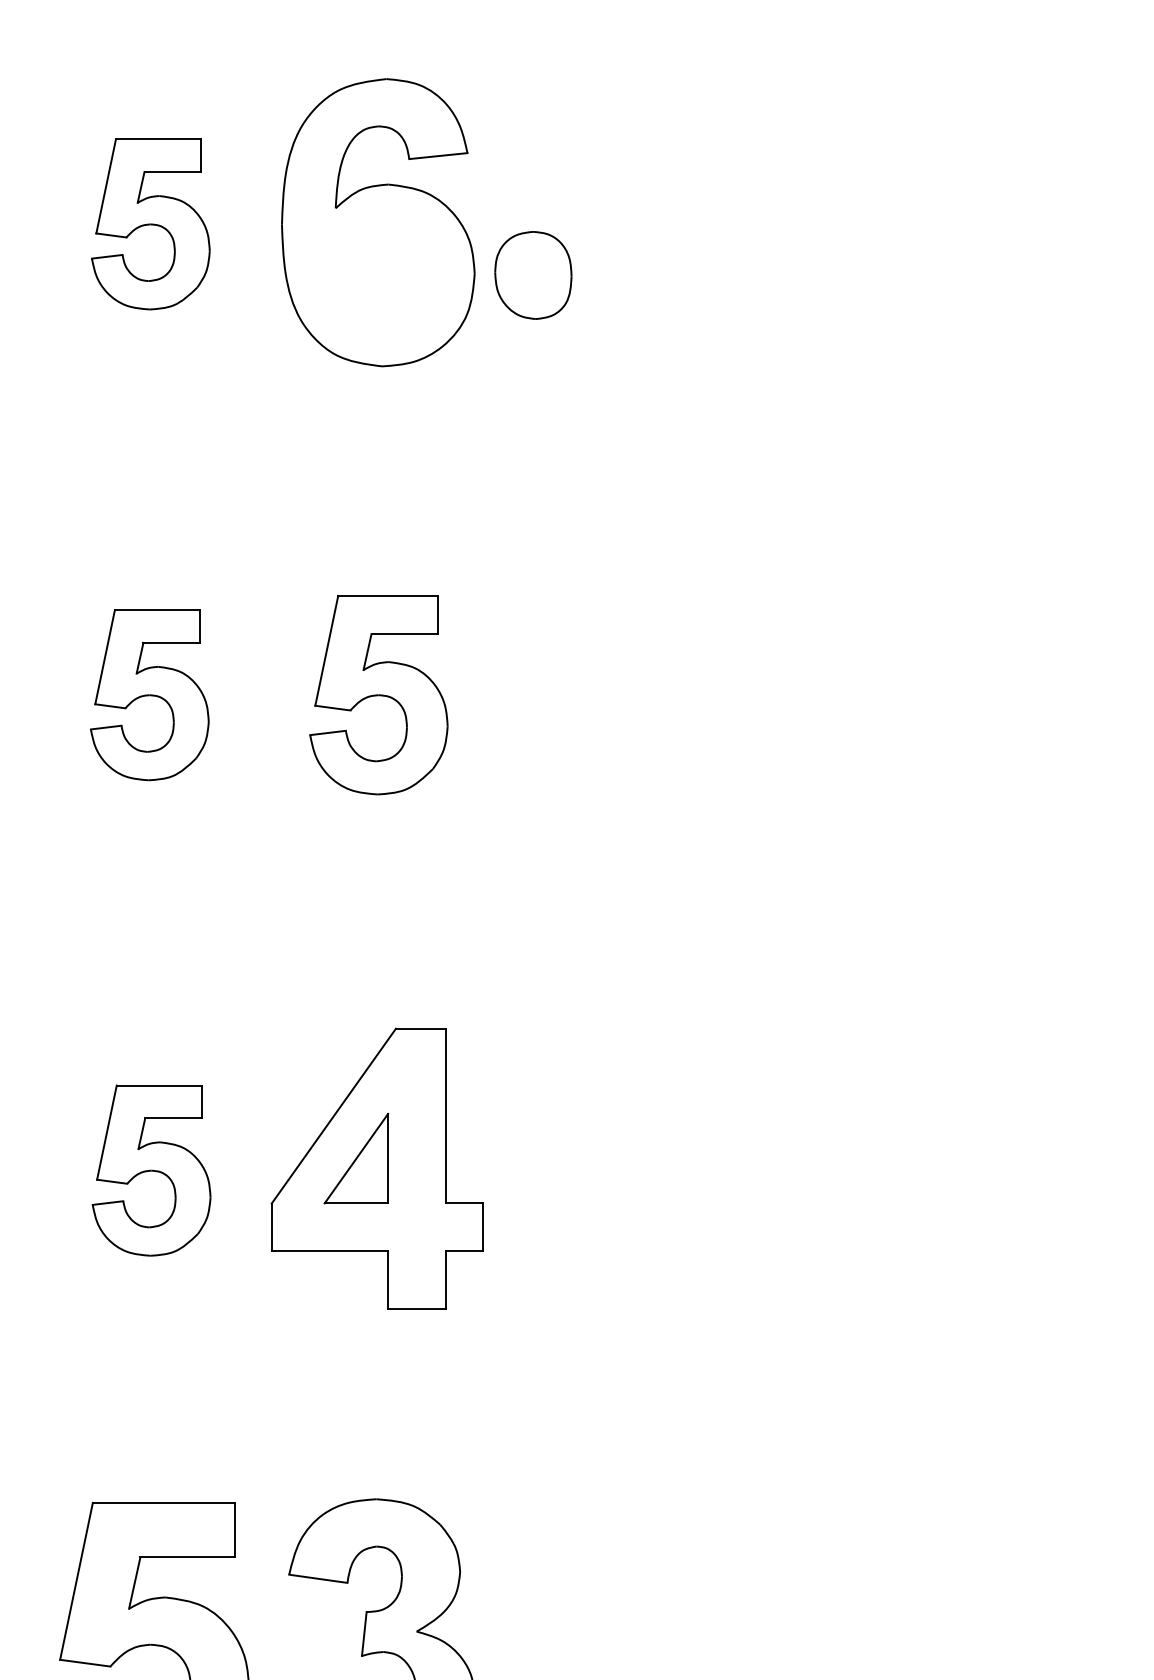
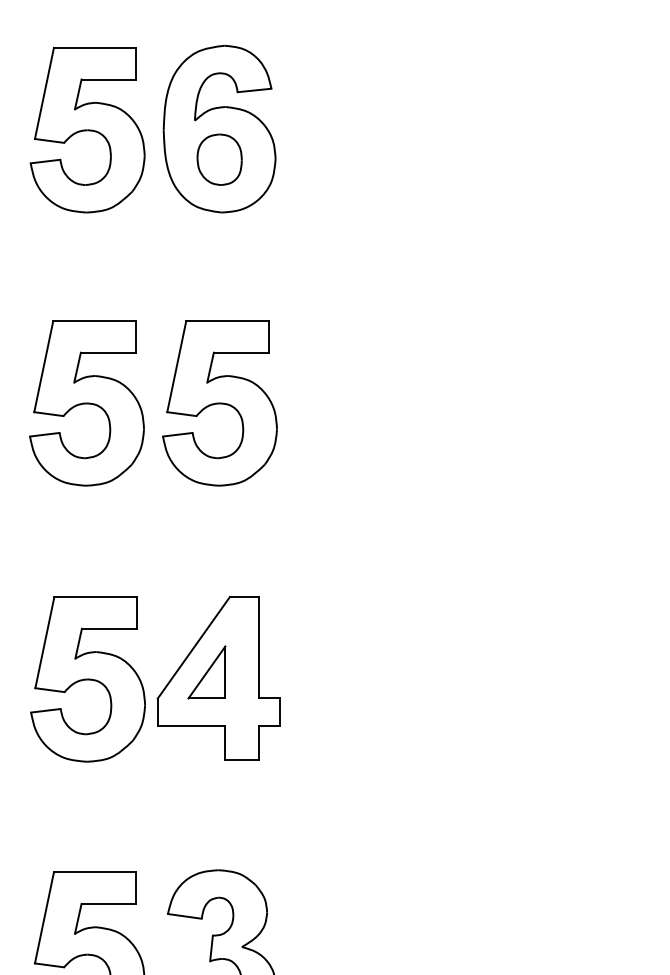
part: (150, 223) -> (87, 129), size x1.67
part: (533, 274) -> (219, 159), moved
part: (148, 695) -> (86, 403), size x1.67
part: (378, 695) -> (219, 403), size x1.43
part: (150, 1170) -> (87, 679), size x1.67

